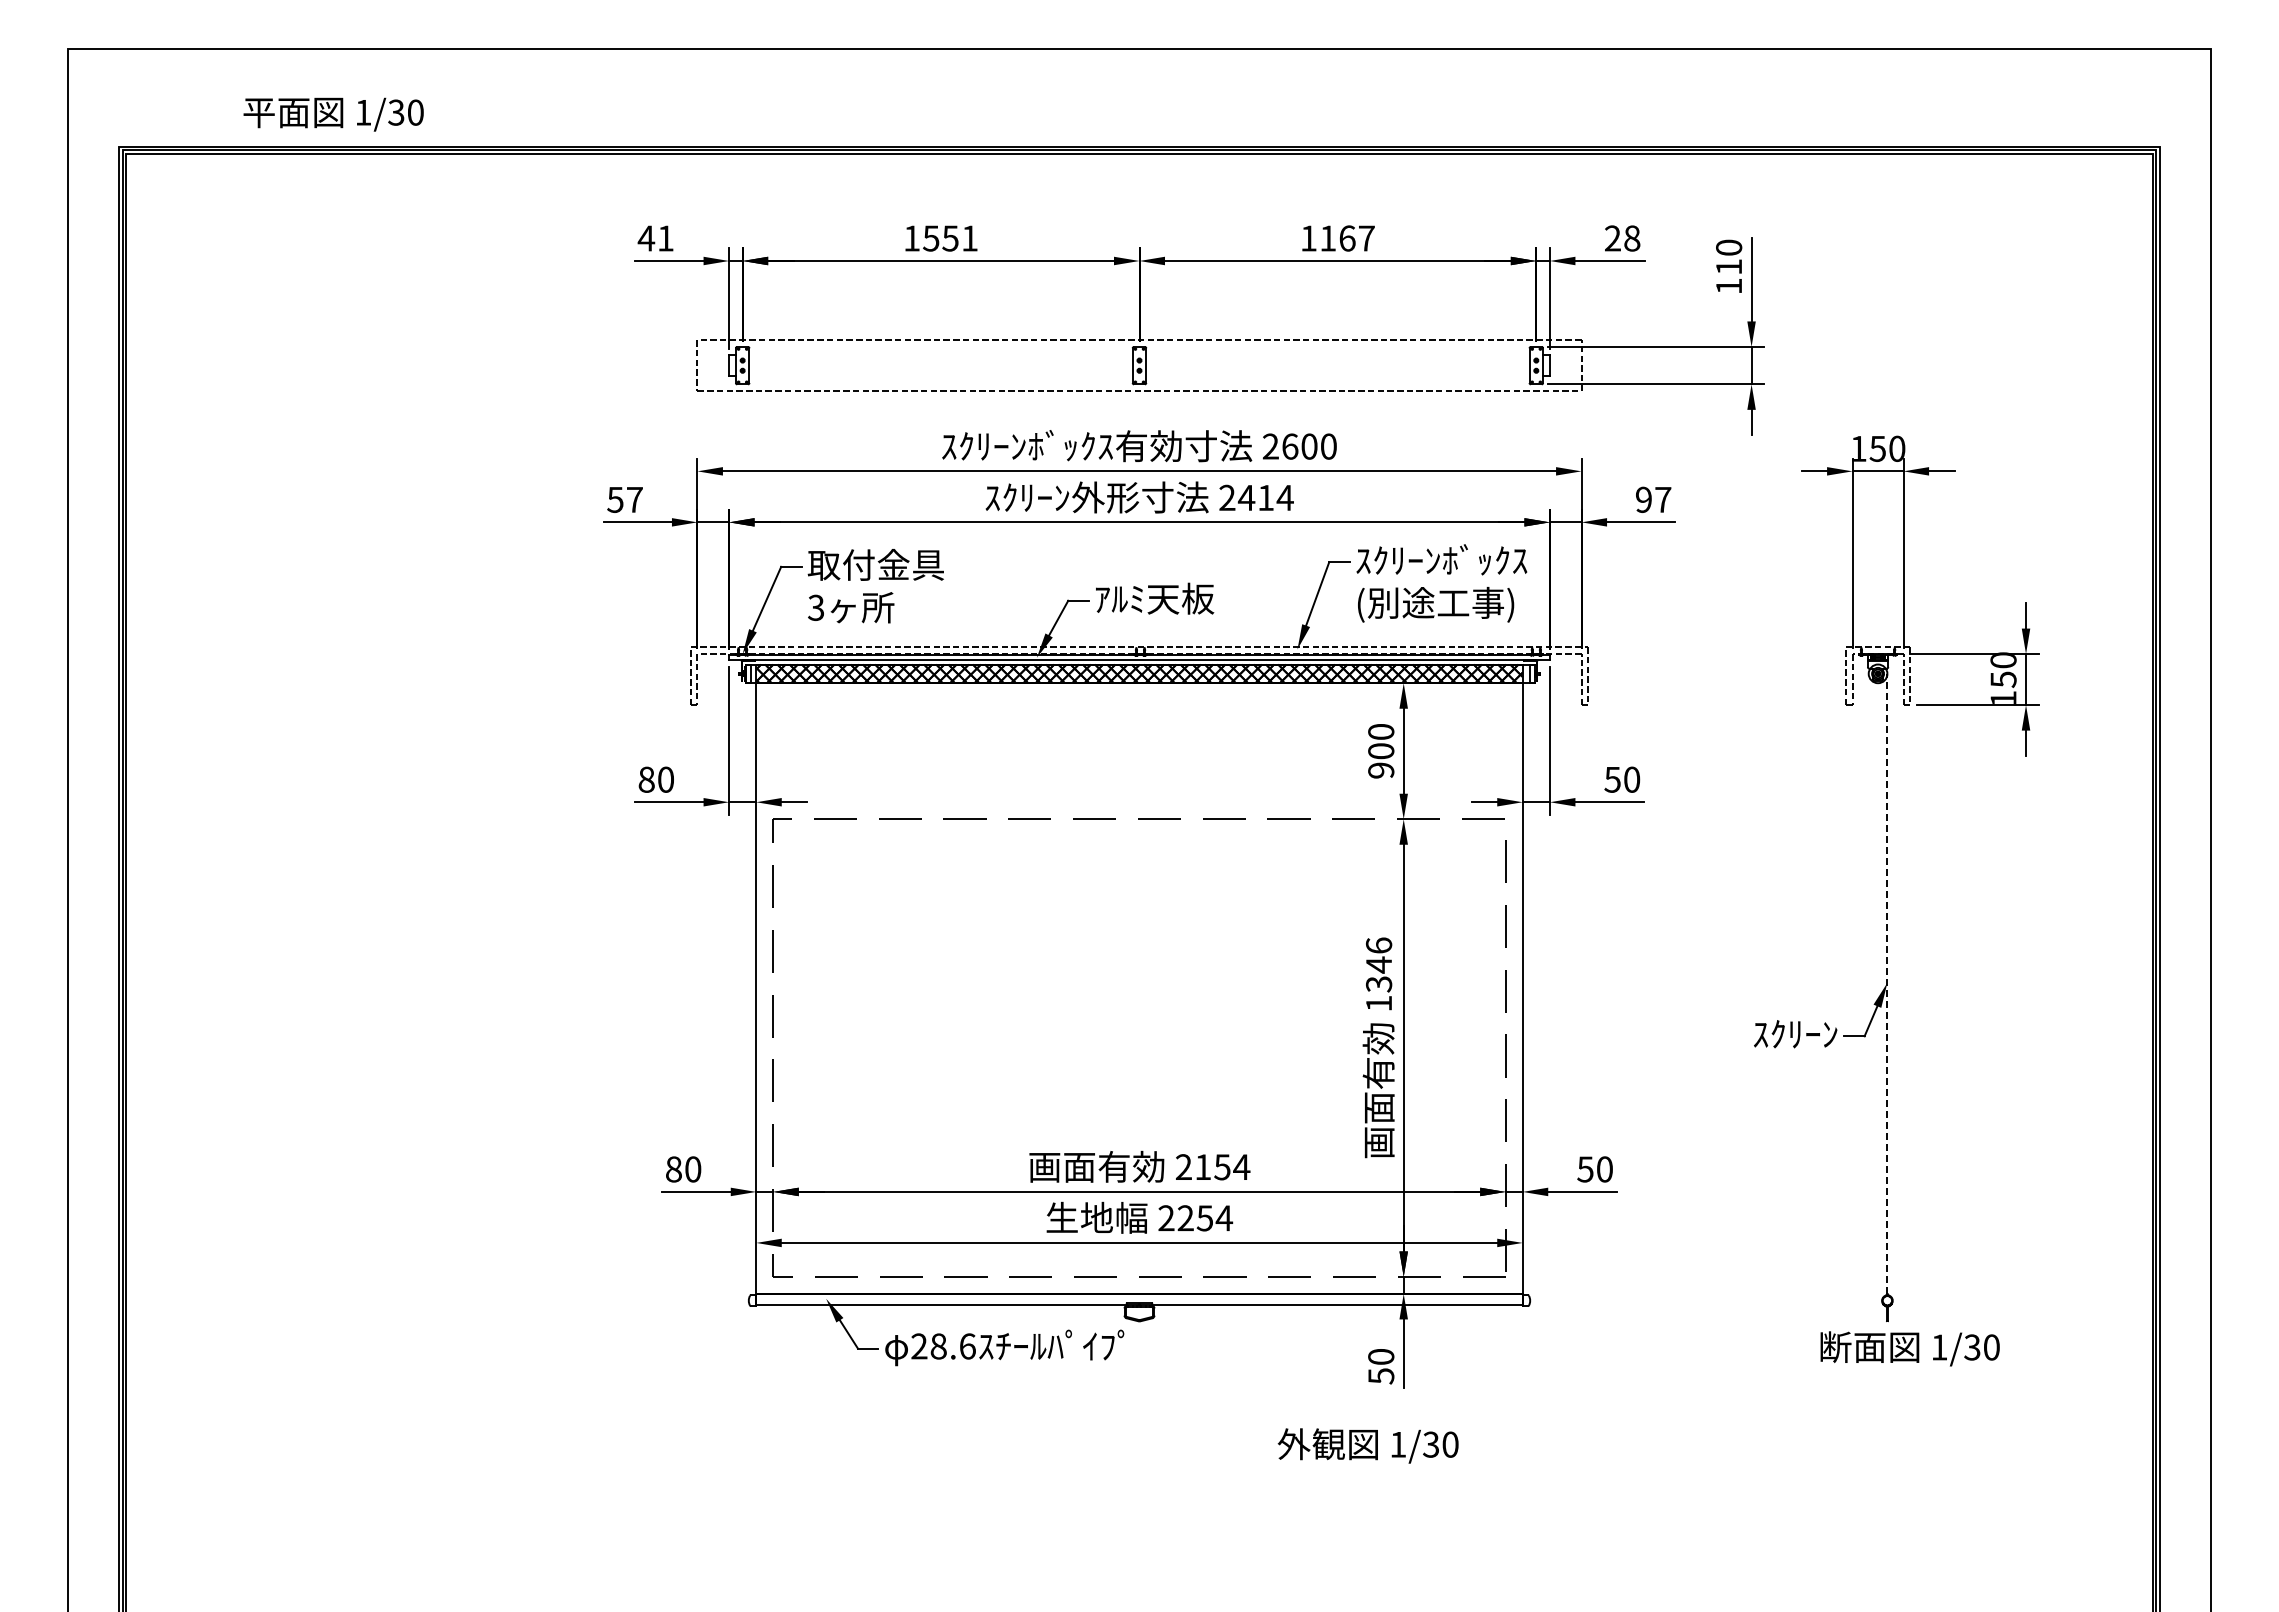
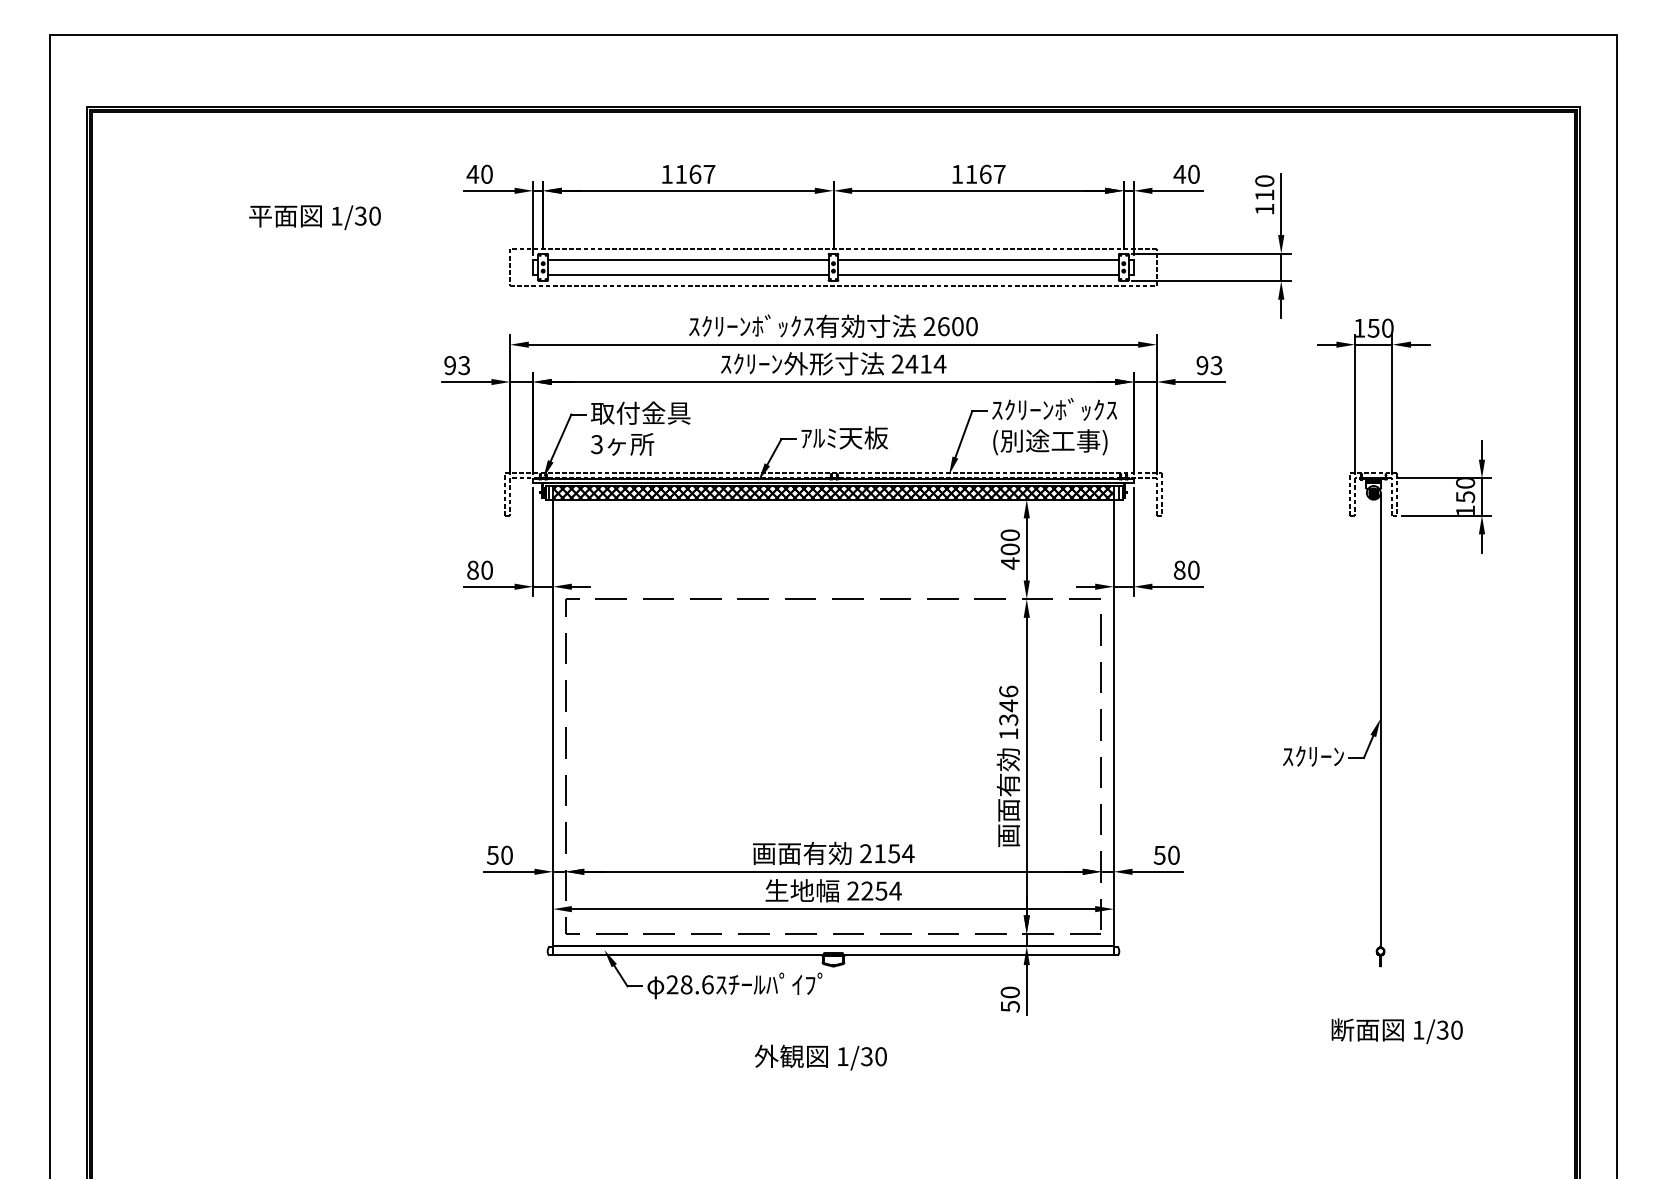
text: (333, 114) -> (314, 217), moved
text: (665, 238) -> (486, 174), 41 -> 40
text: (950, 238) -> (695, 174), 1551 -> 1167
text: (1622, 238) -> (1186, 174), 28 -> 40
line: (940, 355) -> (687, 259), added
line: (1337, 355) -> (978, 259), added
line: (940, 375) -> (687, 274), added
line: (1337, 375) -> (978, 274), added
text: (624, 499) -> (456, 365), 57 -> 93
text: (1662, 499) -> (1216, 365), 97 -> 93
text: (1381, 770) -> (1010, 563), 900 -> 400
text: (1612, 779) -> (1179, 570), 50 -> 80
line: (1887, 983) -> (1380, 719), dashed -> solid
text: (673, 1169) -> (492, 855), 80 -> 50
text: (1909, 1348) -> (1396, 1030), moved
text: (1367, 1445) -> (820, 1057), moved

